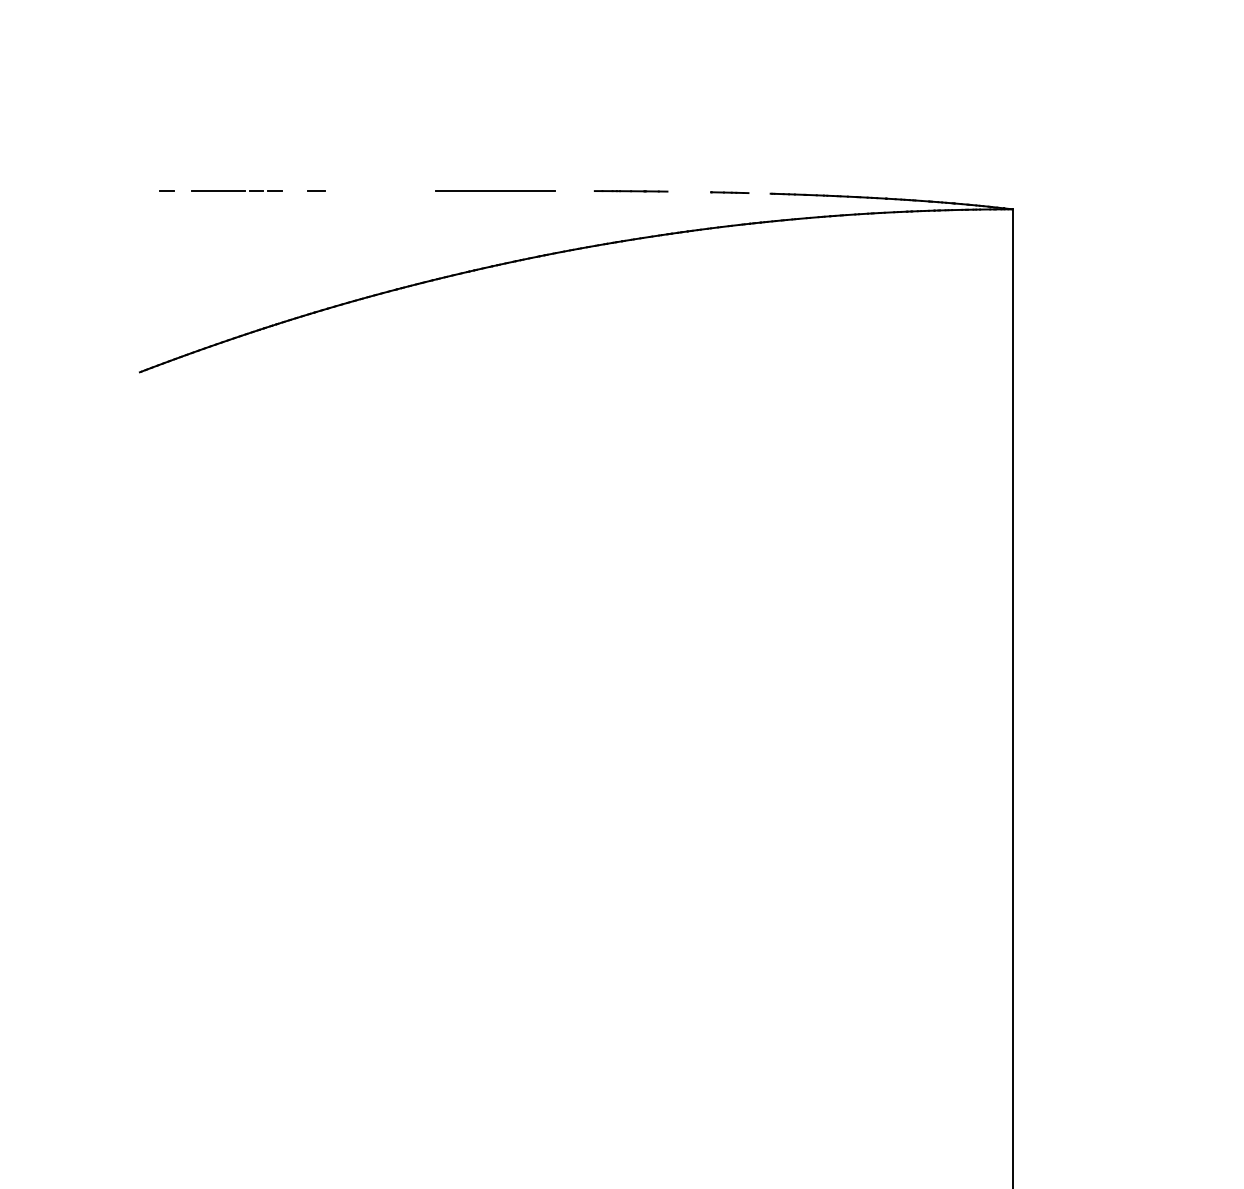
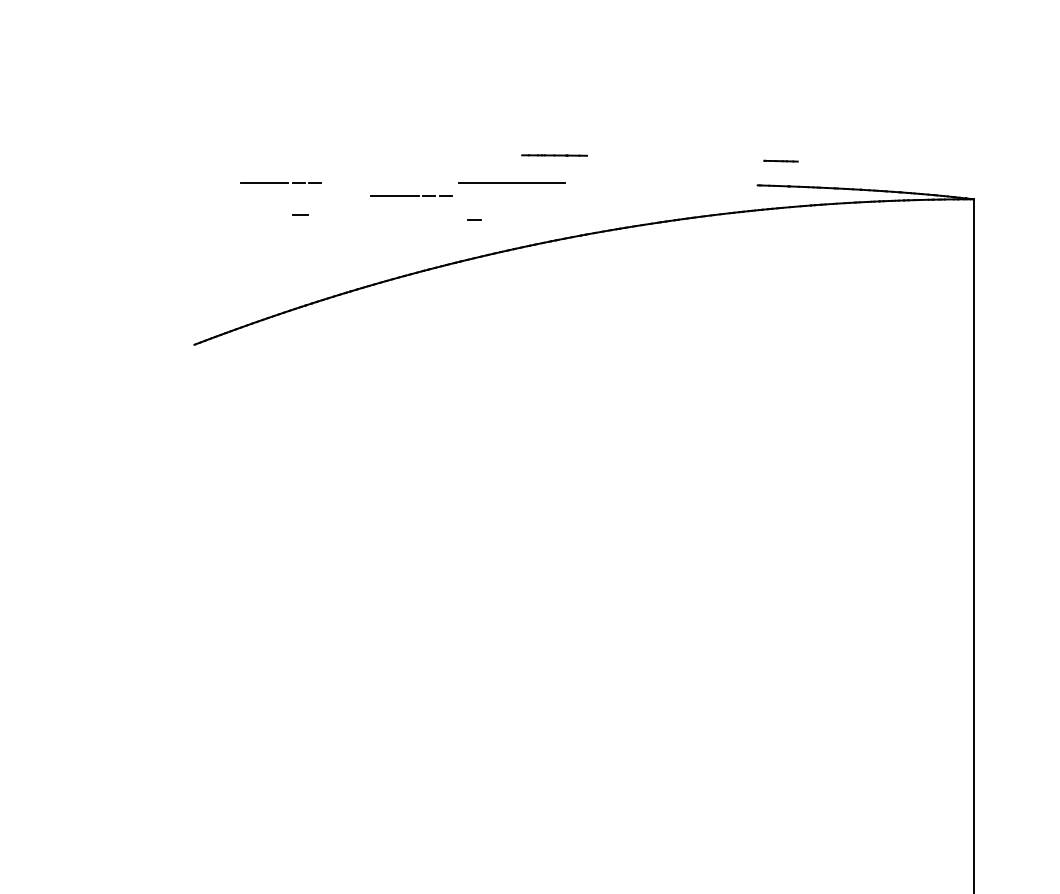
line: (166, 190) -> (473, 219), moved
line: (316, 190) -> (300, 214), moved
line: (631, 191) -> (554, 155), moved
line: (729, 192) -> (780, 161), moved
line: (382, 205) -> (411, 195), added

